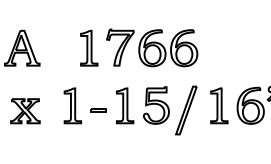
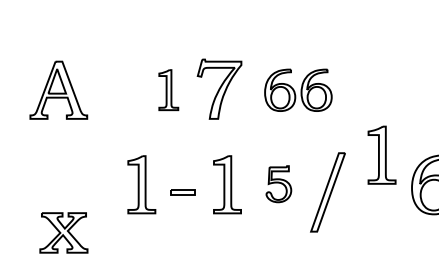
part: (89, 47) -> (169, 89), size x0.7
part: (168, 48) -> (298, 90), size x0.7
part: (156, 105) -> (278, 184), size x0.6
part: (219, 105) -> (382, 154), moved
part: (25, 111) -> (64, 233), moved

